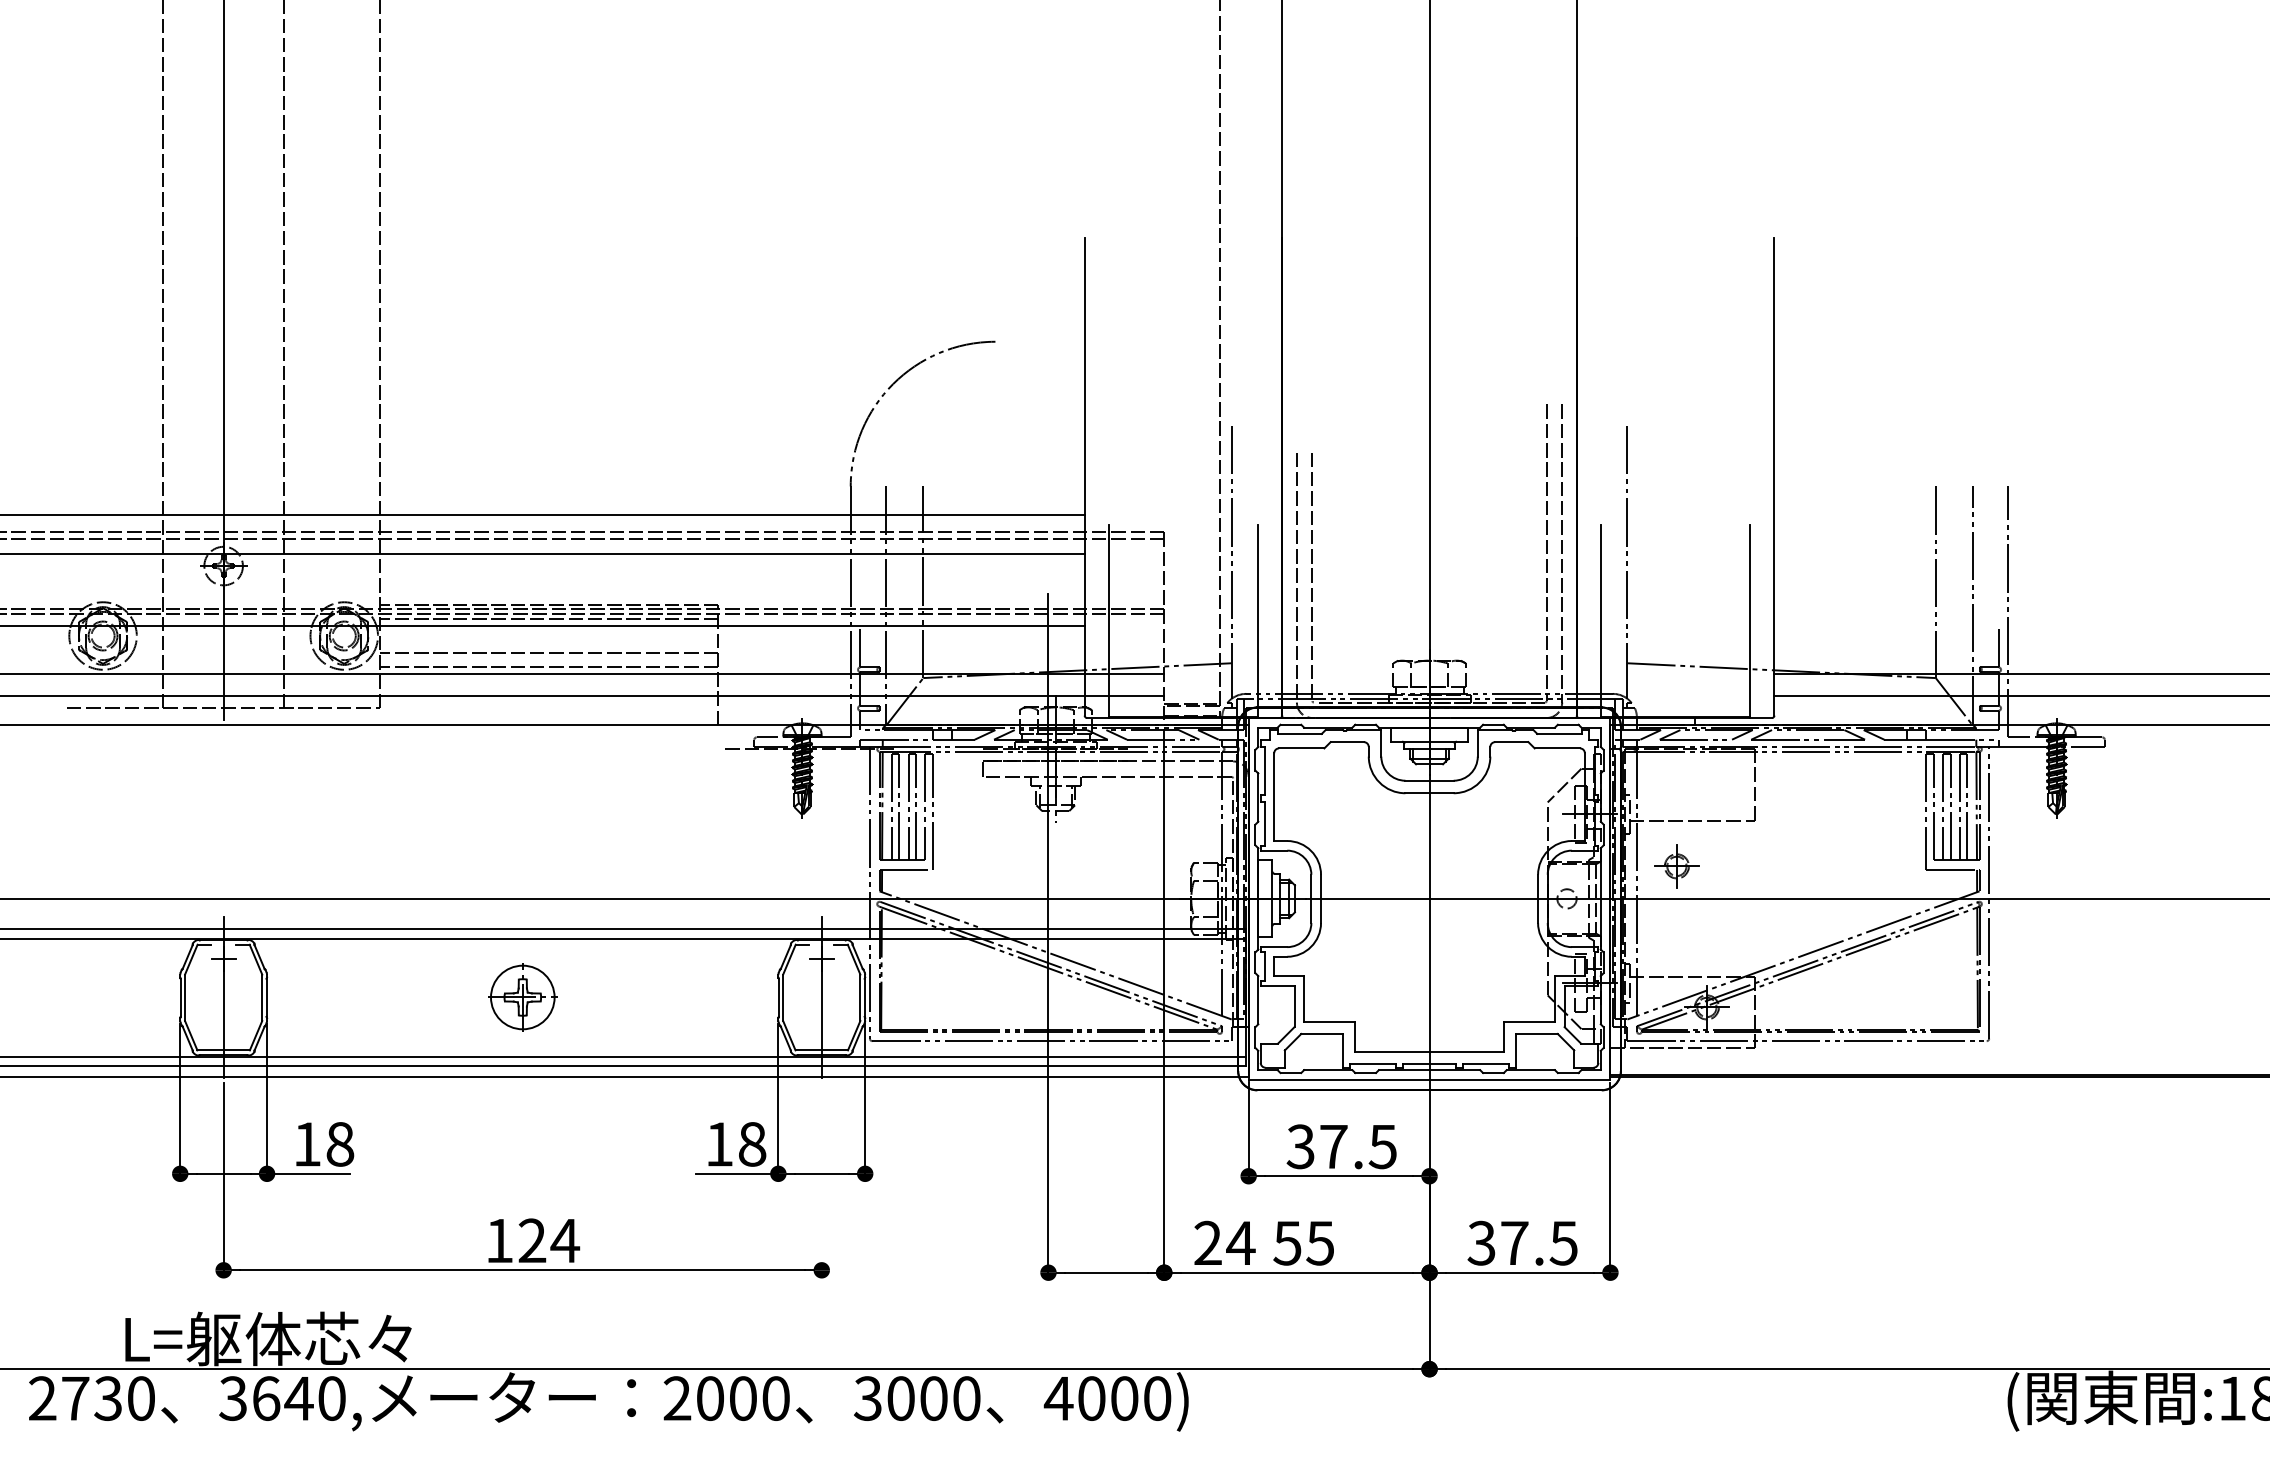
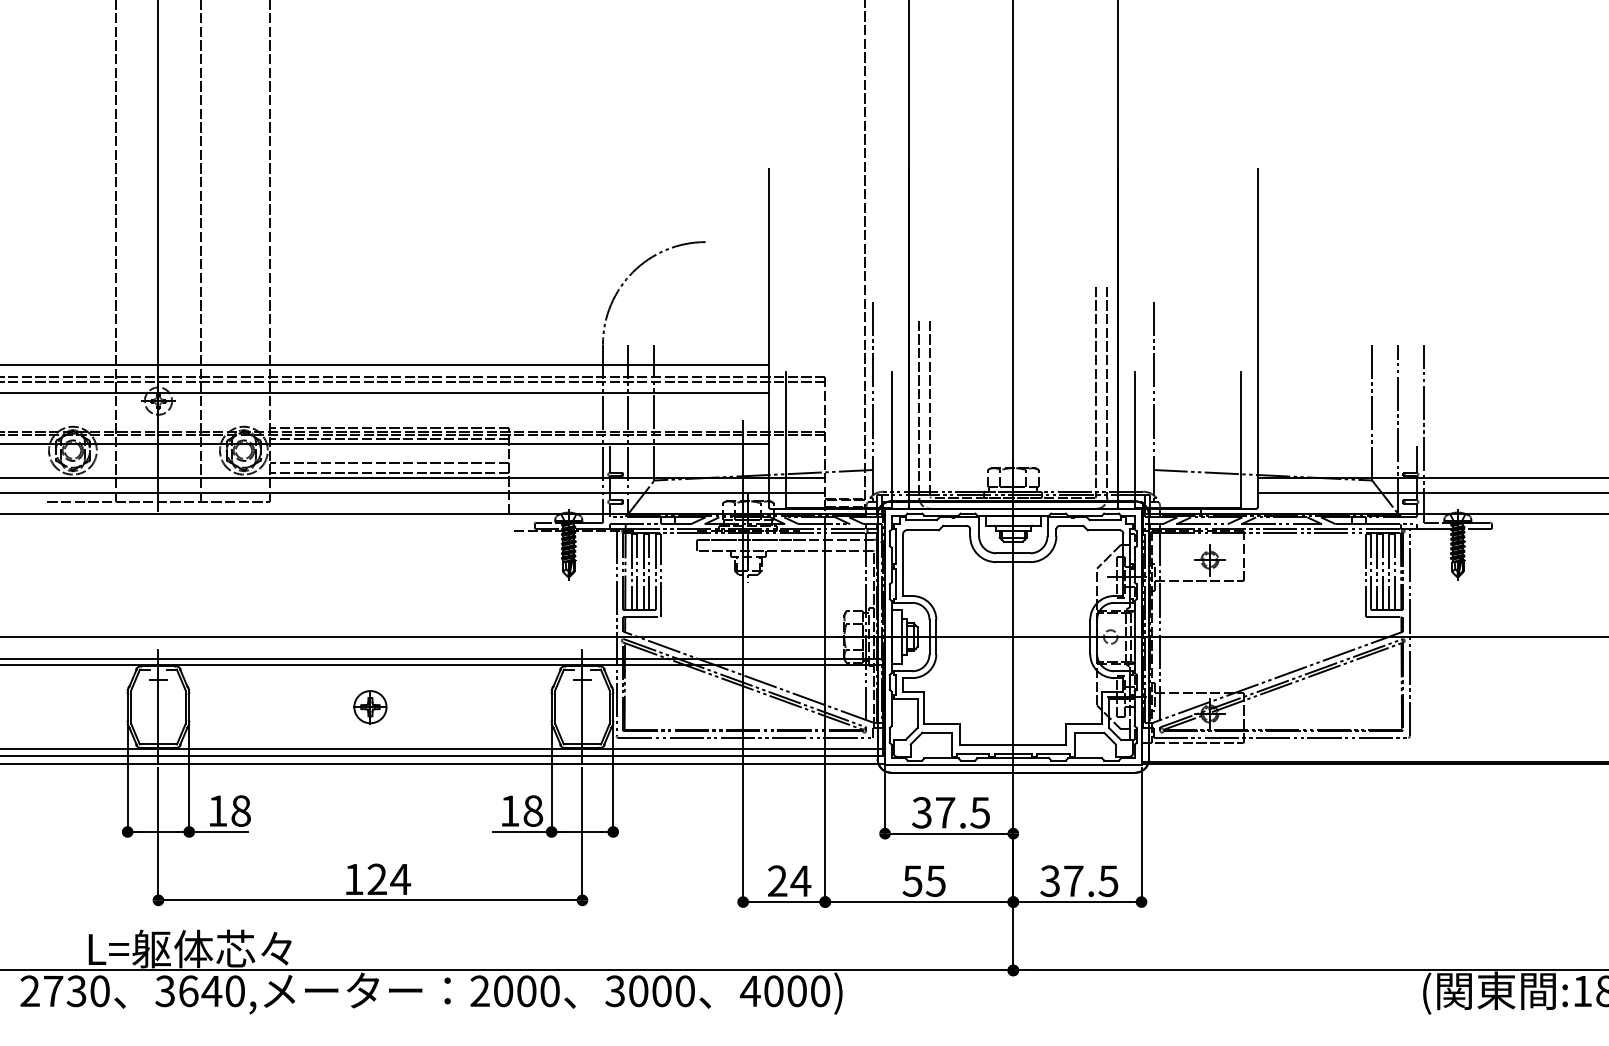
part: (1676, 866) -> (1209, 560), moved
part: (522, 998) -> (370, 707), size x0.71
line: (821, 1179) -> (582, 835), added
text: (1224, 1242) -> (789, 880), moved

